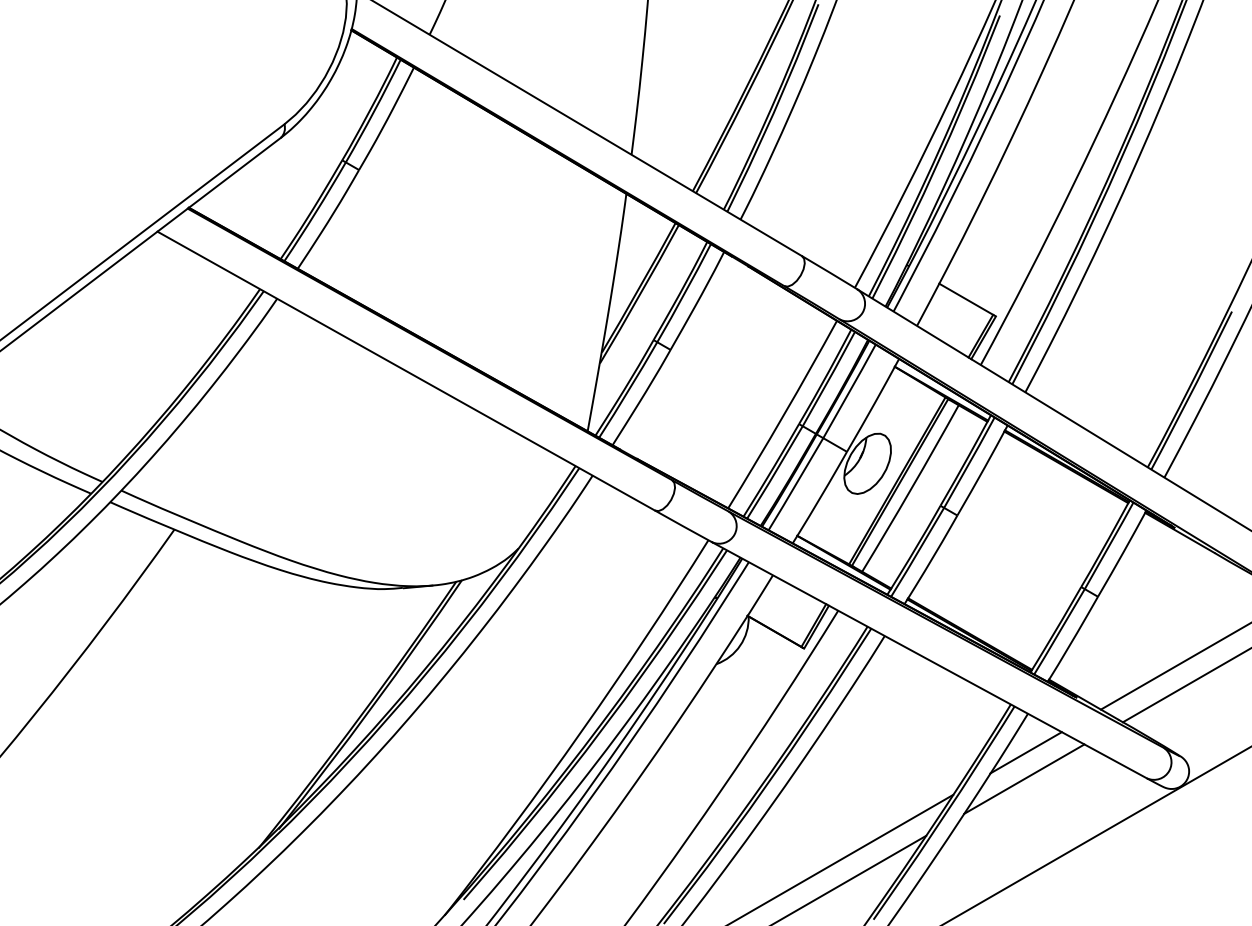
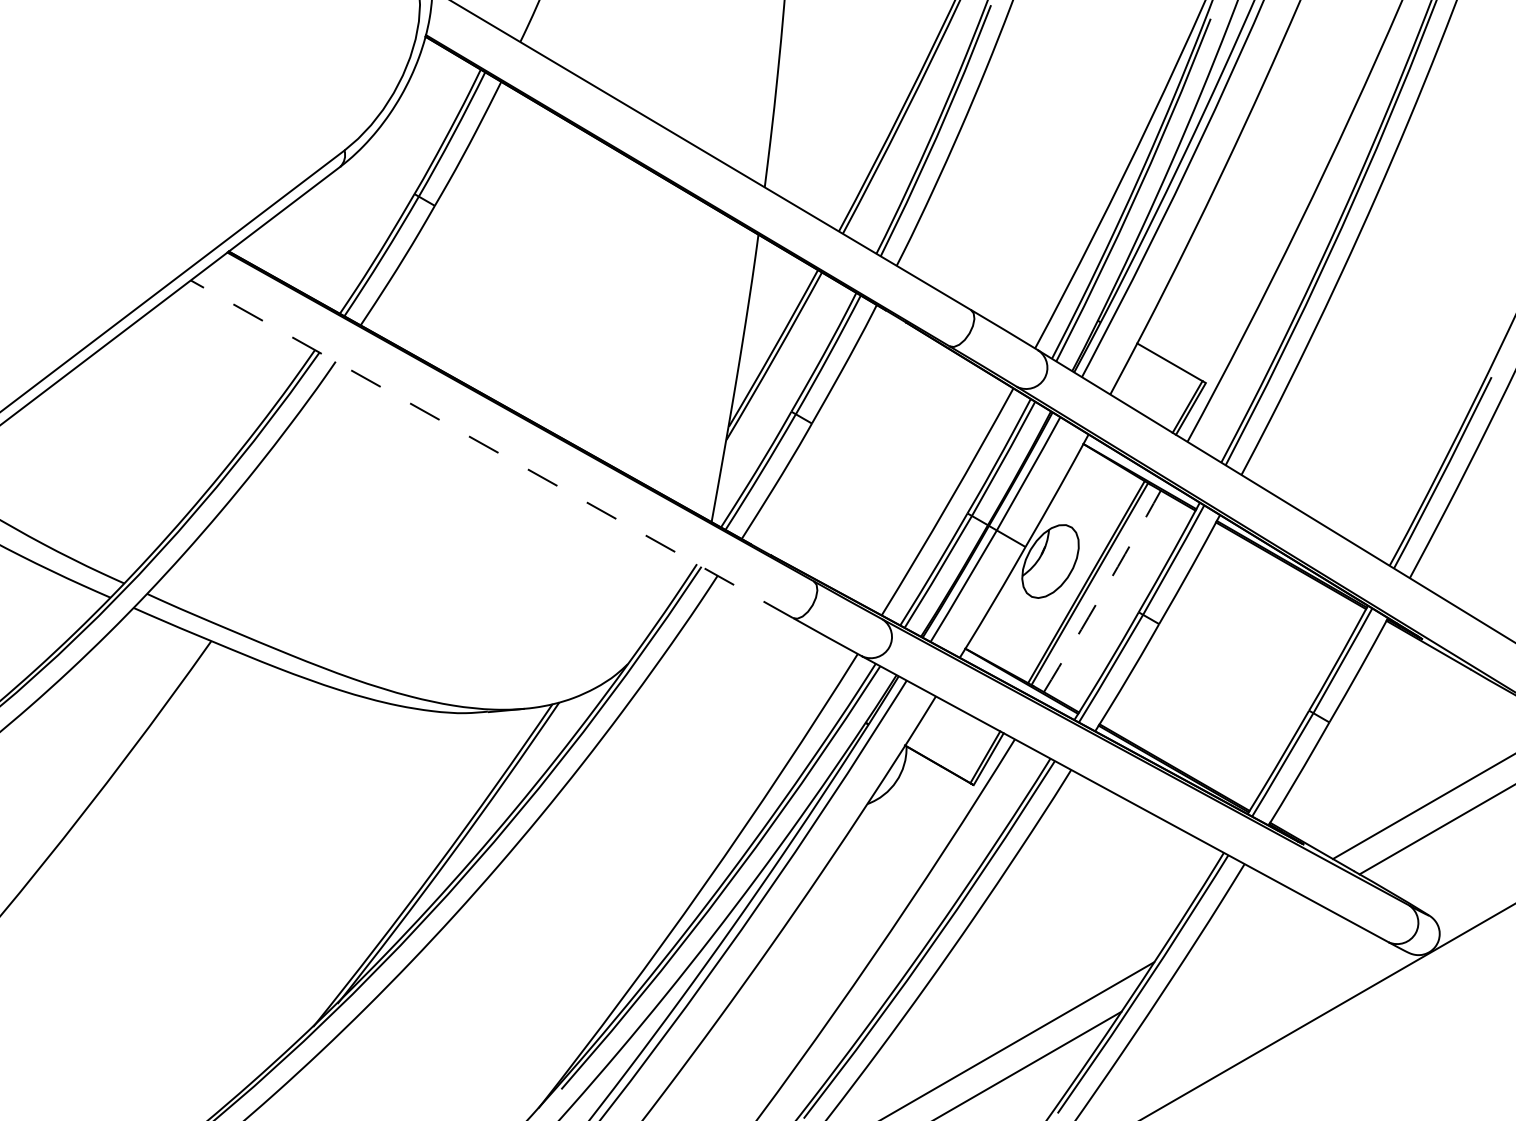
line: (405, 370) -> (491, 448), solid -> dashed
arc: (911, 488) -> (1103, 591), solid -> dashed
line: (1025, 752) -> (1241, 910), removed
line: (1024, 778) -> (1240, 942), removed

